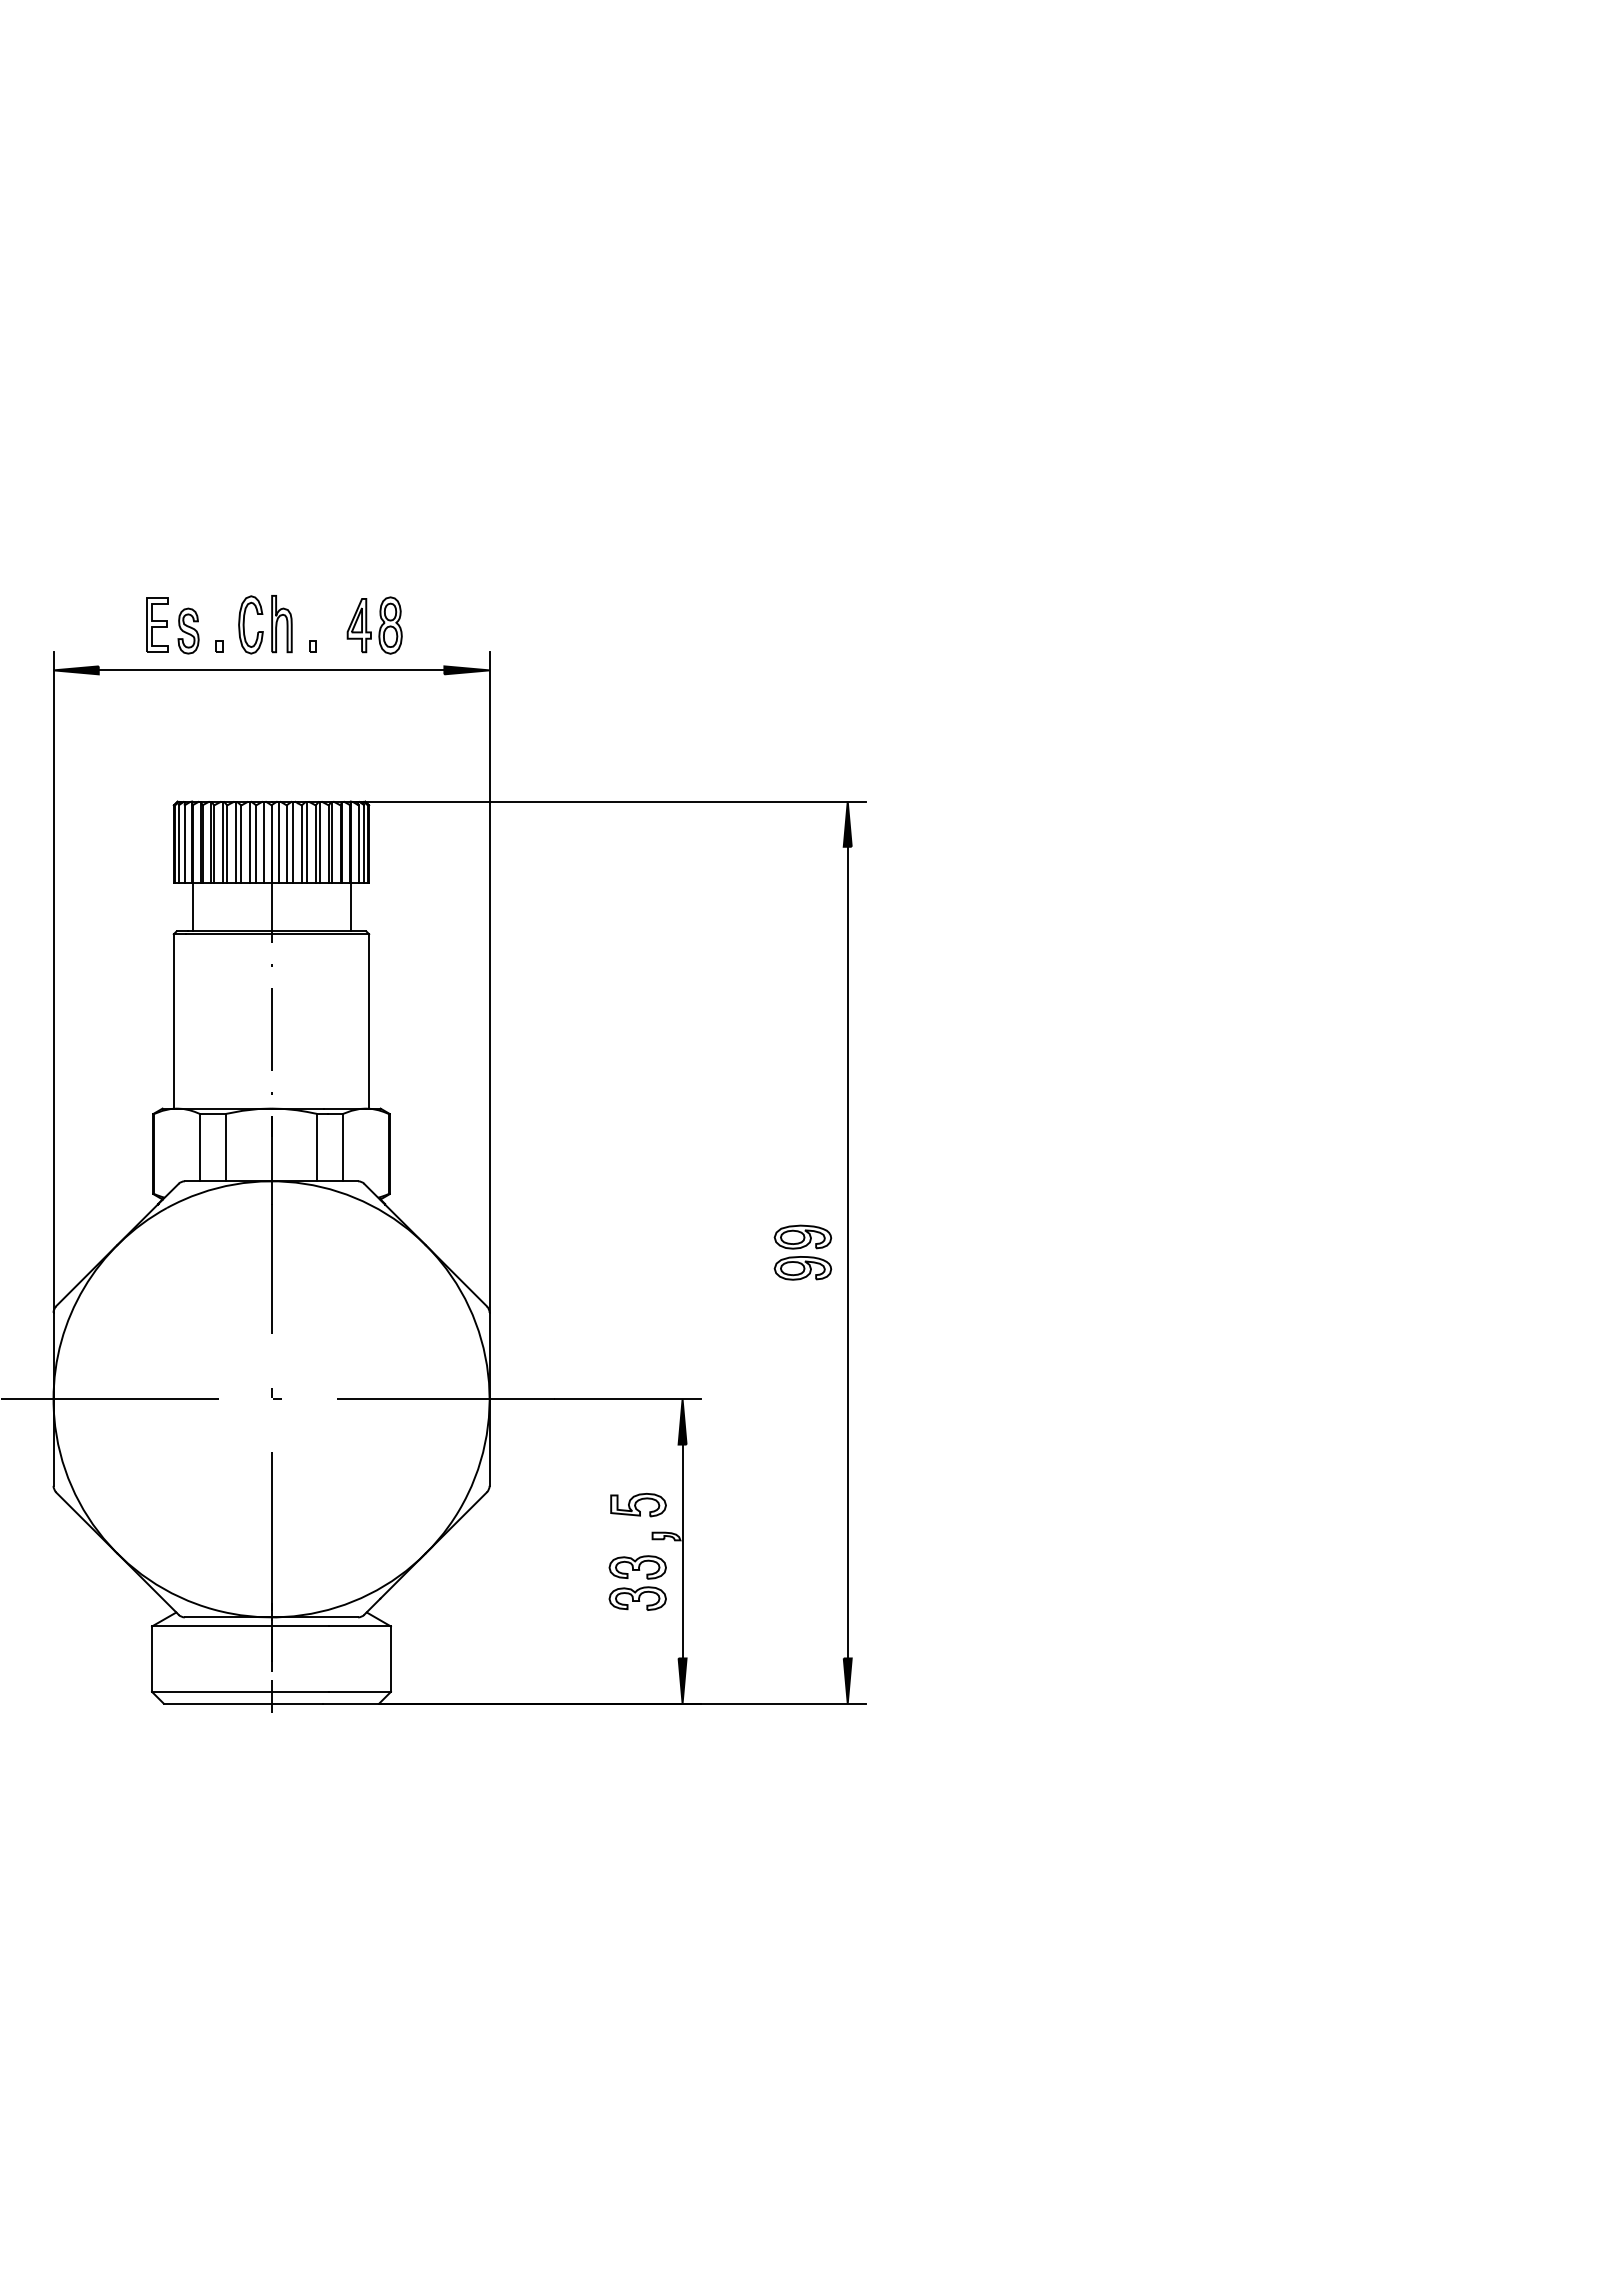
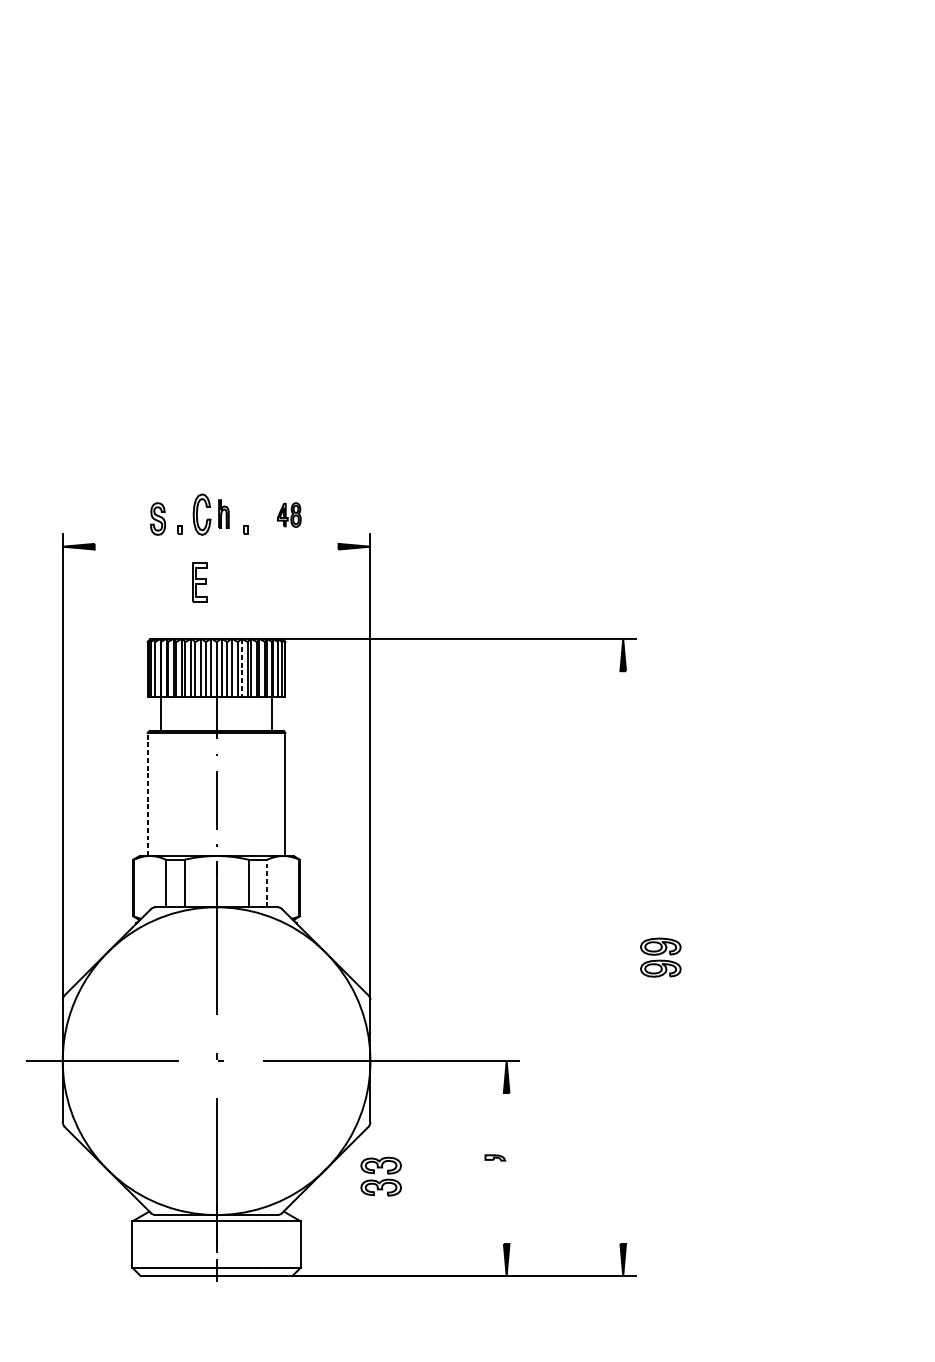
part: (157, 624) -> (199, 582), moved
part: (281, 624) -> (223, 514), size x0.7
part: (374, 625) -> (289, 515), size x0.6
line: (271, 670) -> (216, 546), removed
line: (307, 842) -> (241, 668), solid -> dashed
line: (173, 1020) -> (147, 793), solid -> dashed
line: (343, 1147) -> (267, 883), solid -> dashed
part: (802, 1252) -> (660, 957), moved
line: (847, 1252) -> (623, 957), removed
part: (638, 1505) -> (475, 1136), removed
line: (682, 1551) -> (506, 1168), removed
part: (637, 1582) -> (380, 1176), moved

